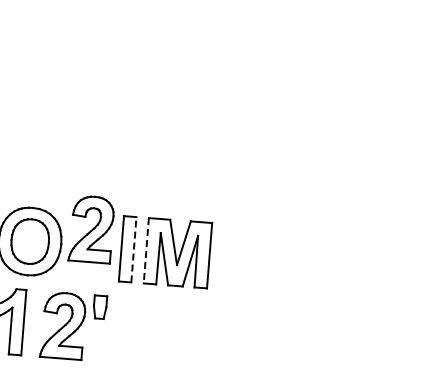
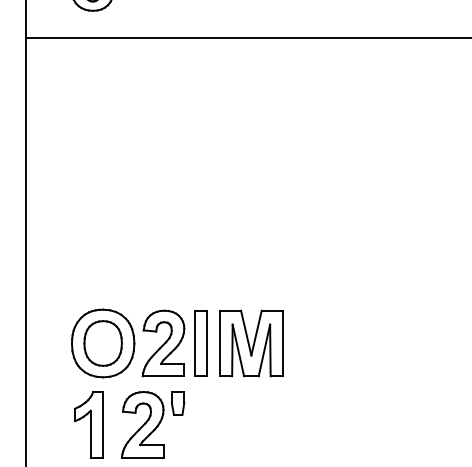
part: (91, 229) -> (163, 343), moved
line: (134, 249) -> (207, 343), dashed -> solid
line: (146, 250) -> (219, 343), dashed -> solid

